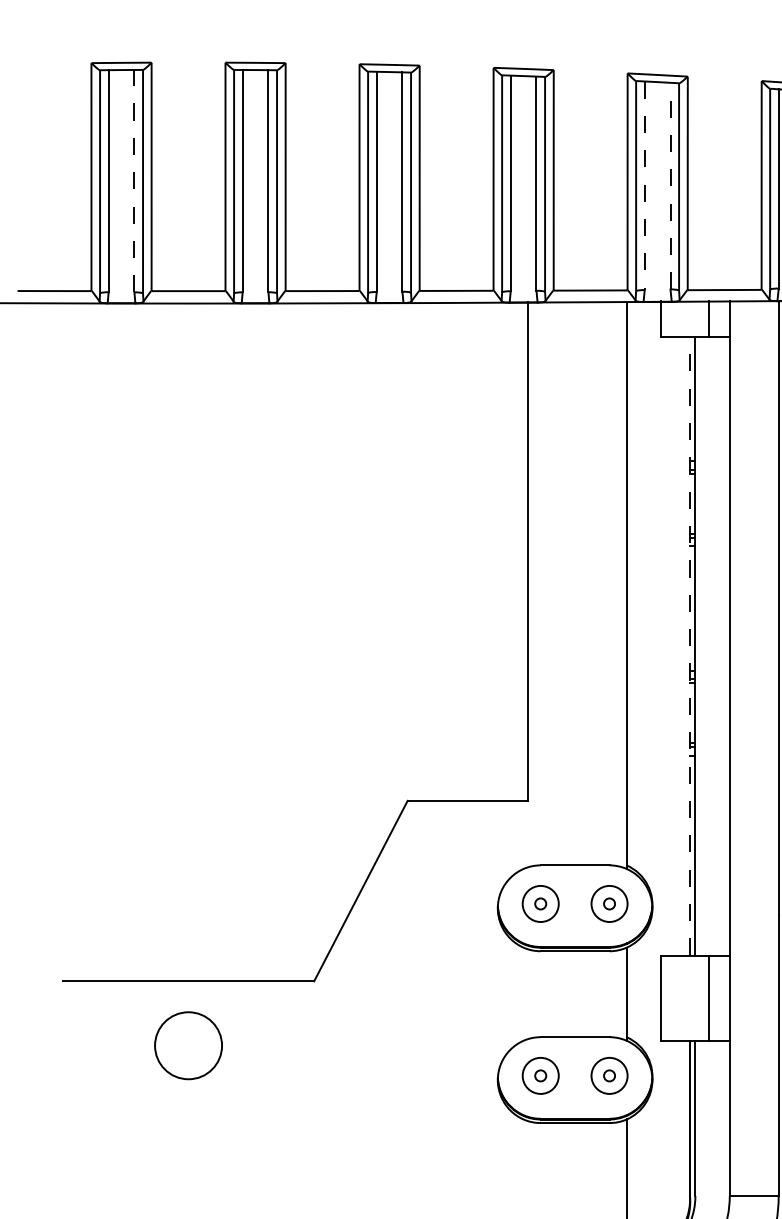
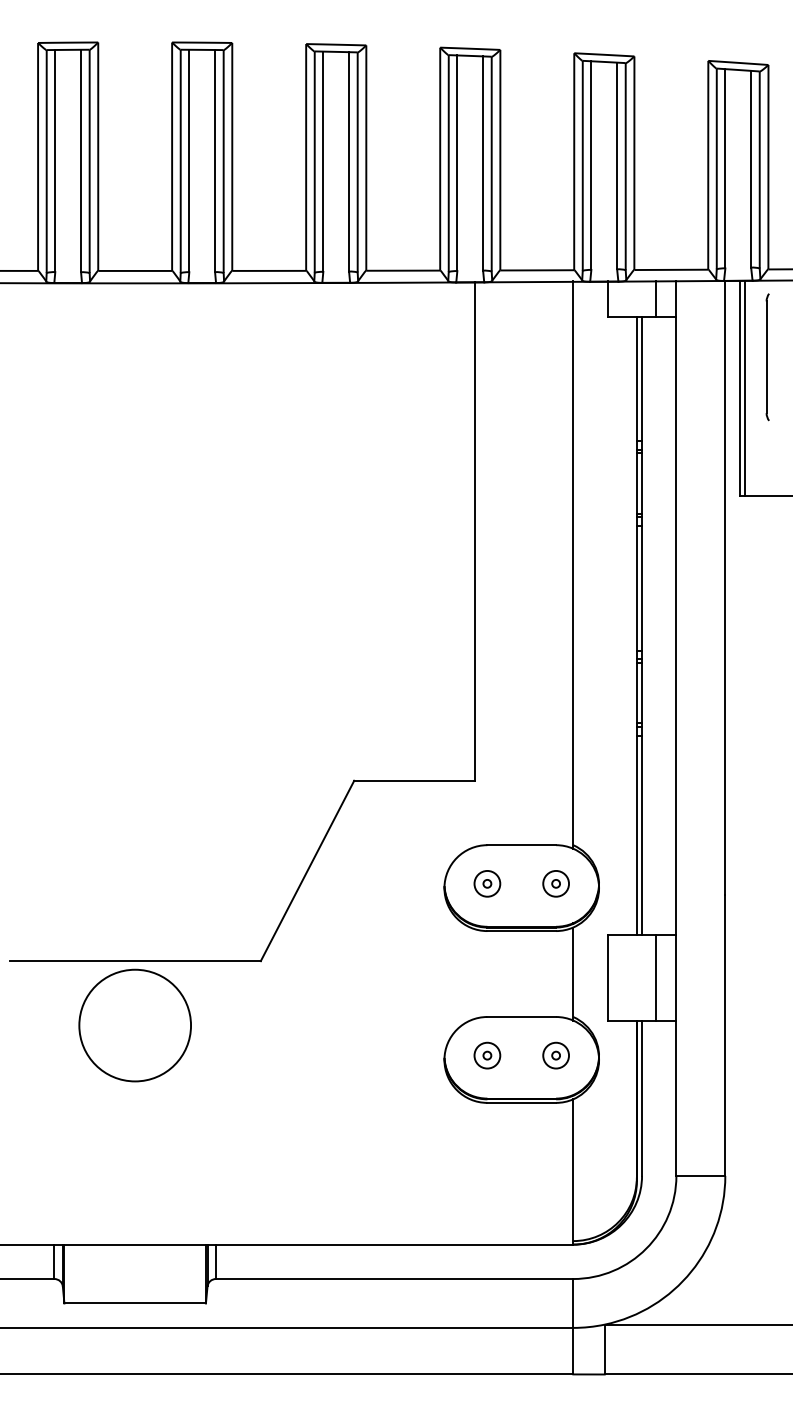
line: (134, 180) -> (81, 160), dashed -> solid
line: (670, 185) -> (617, 165), dashed -> solid
line: (644, 186) -> (591, 166), dashed -> solid
line: (689, 645) -> (636, 625), dashed -> solid
part: (540, 903) -> (487, 883), size x0.71
part: (608, 903) -> (555, 883), size x0.71
circle: (188, 1045) -> (135, 1025), size x1.67
part: (540, 1075) -> (487, 1055), size x0.71
part: (608, 1075) -> (555, 1055), size x0.71

